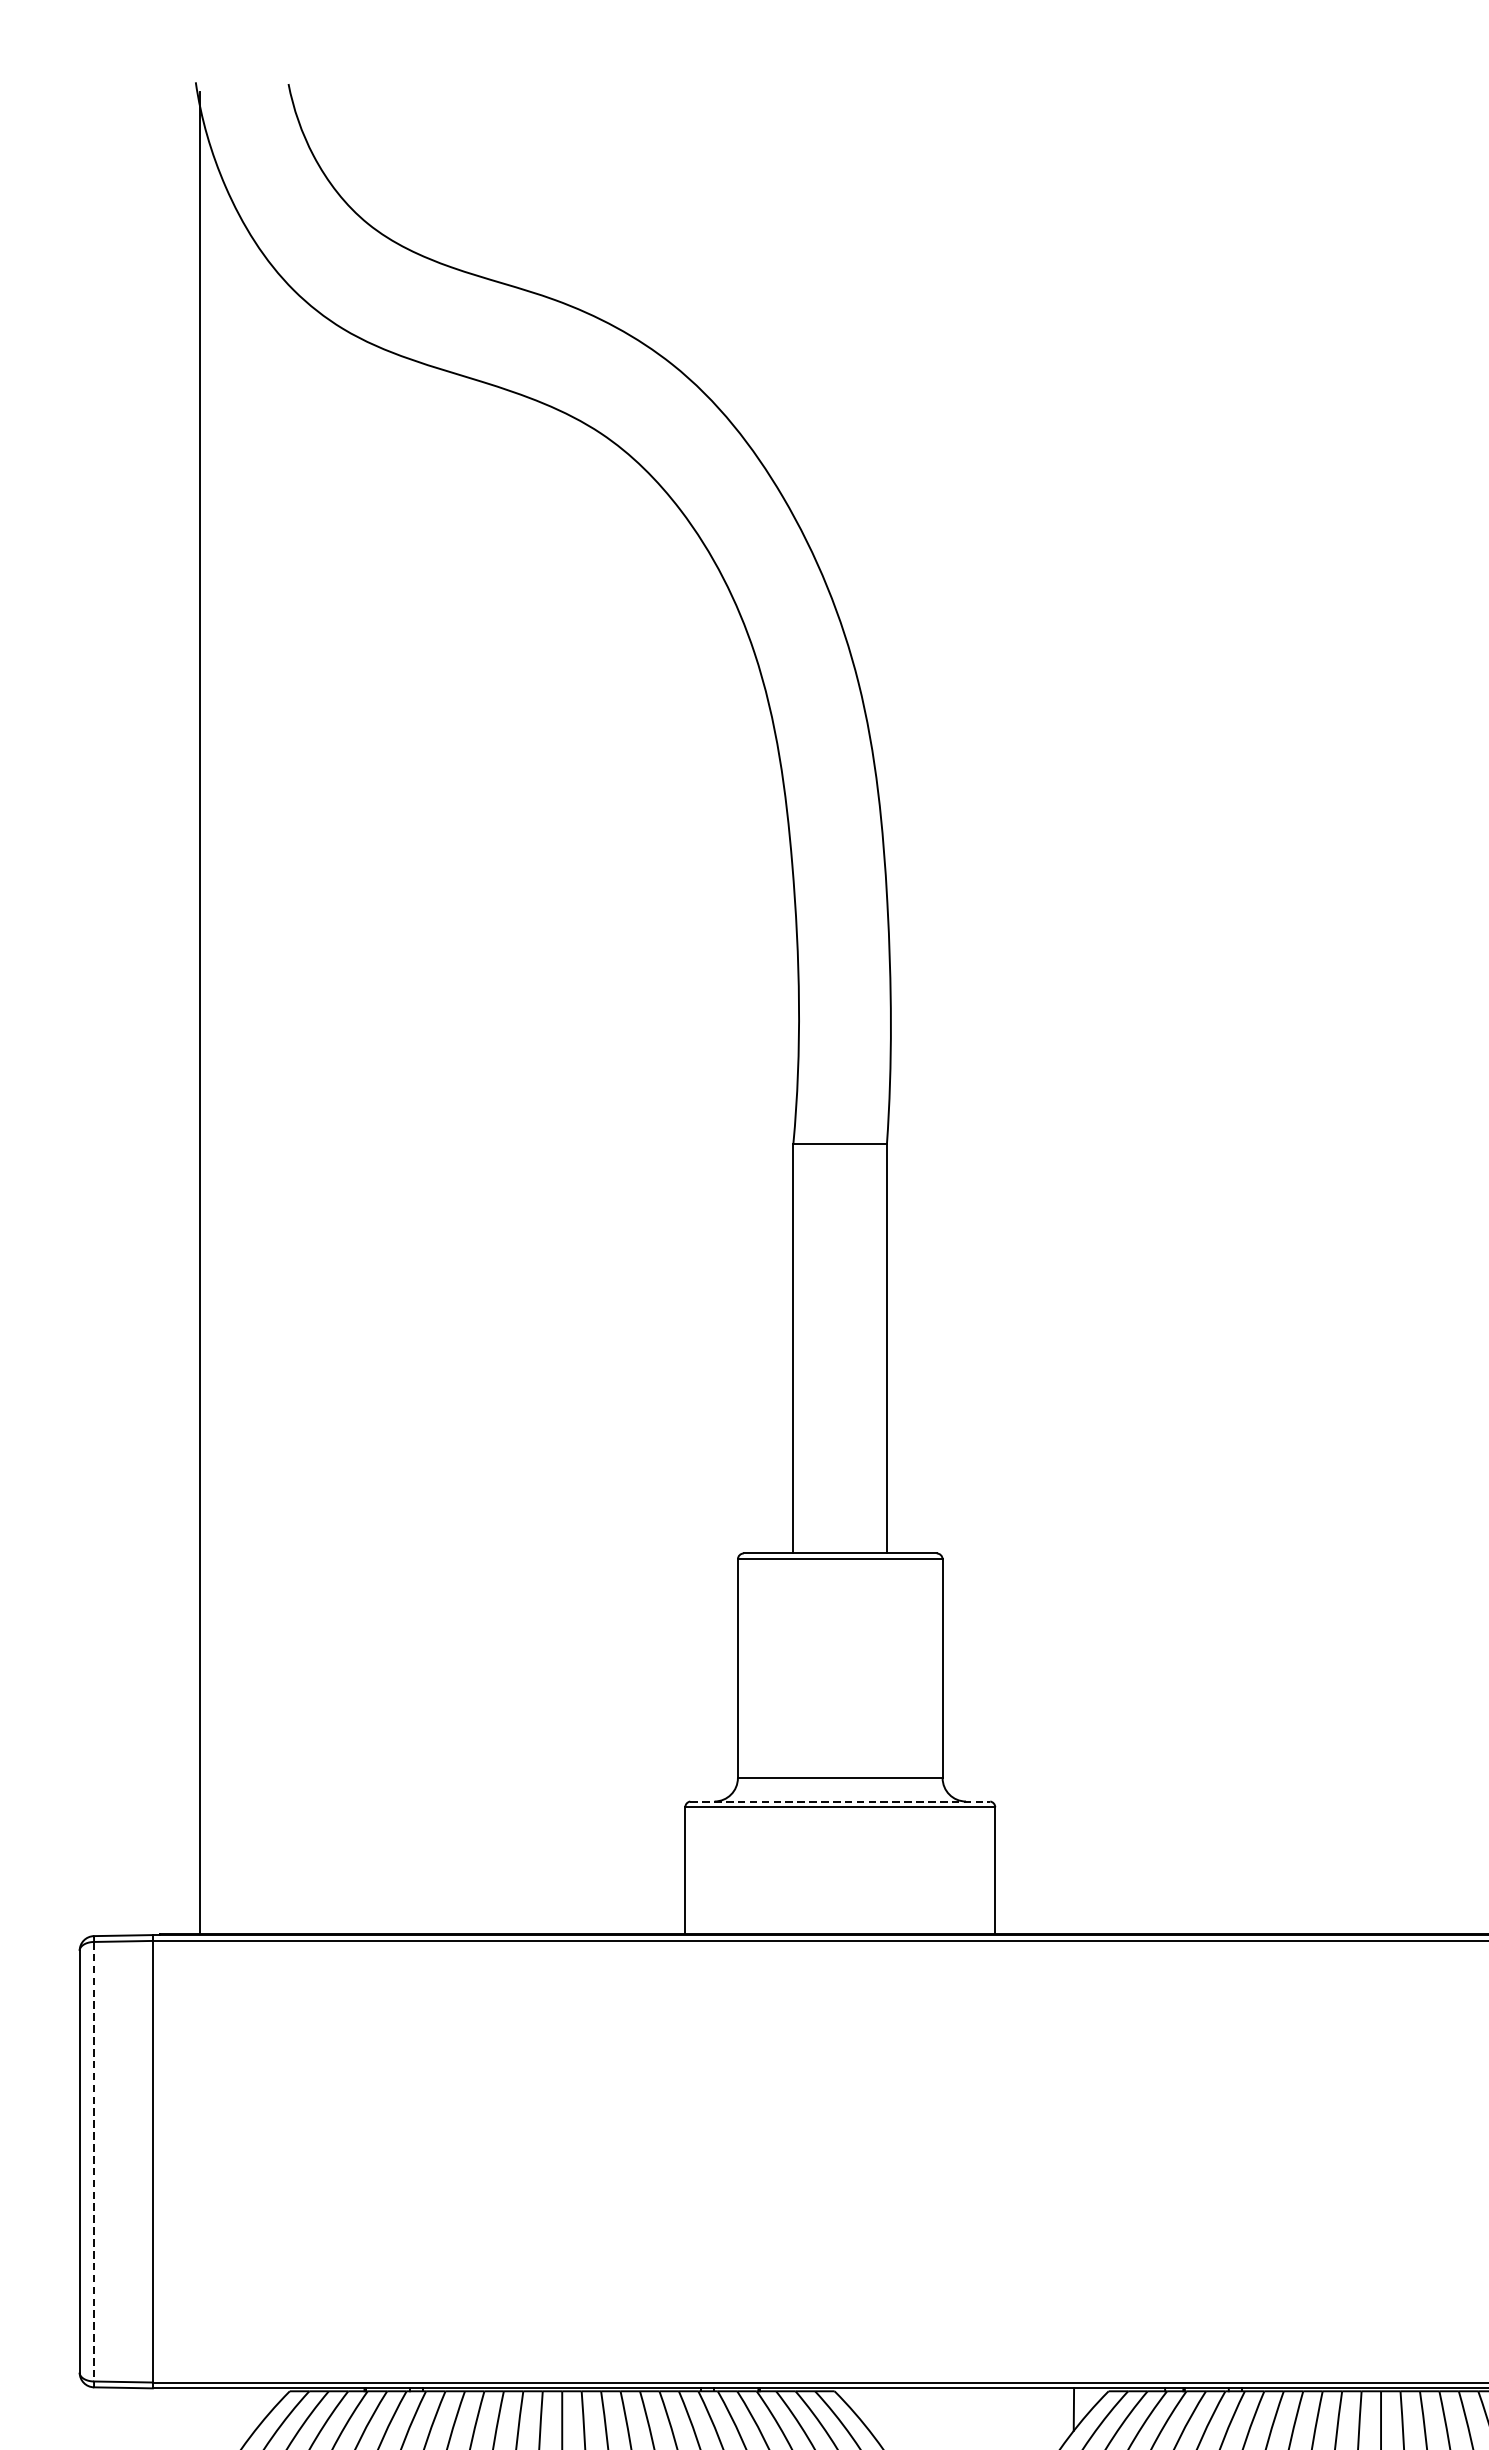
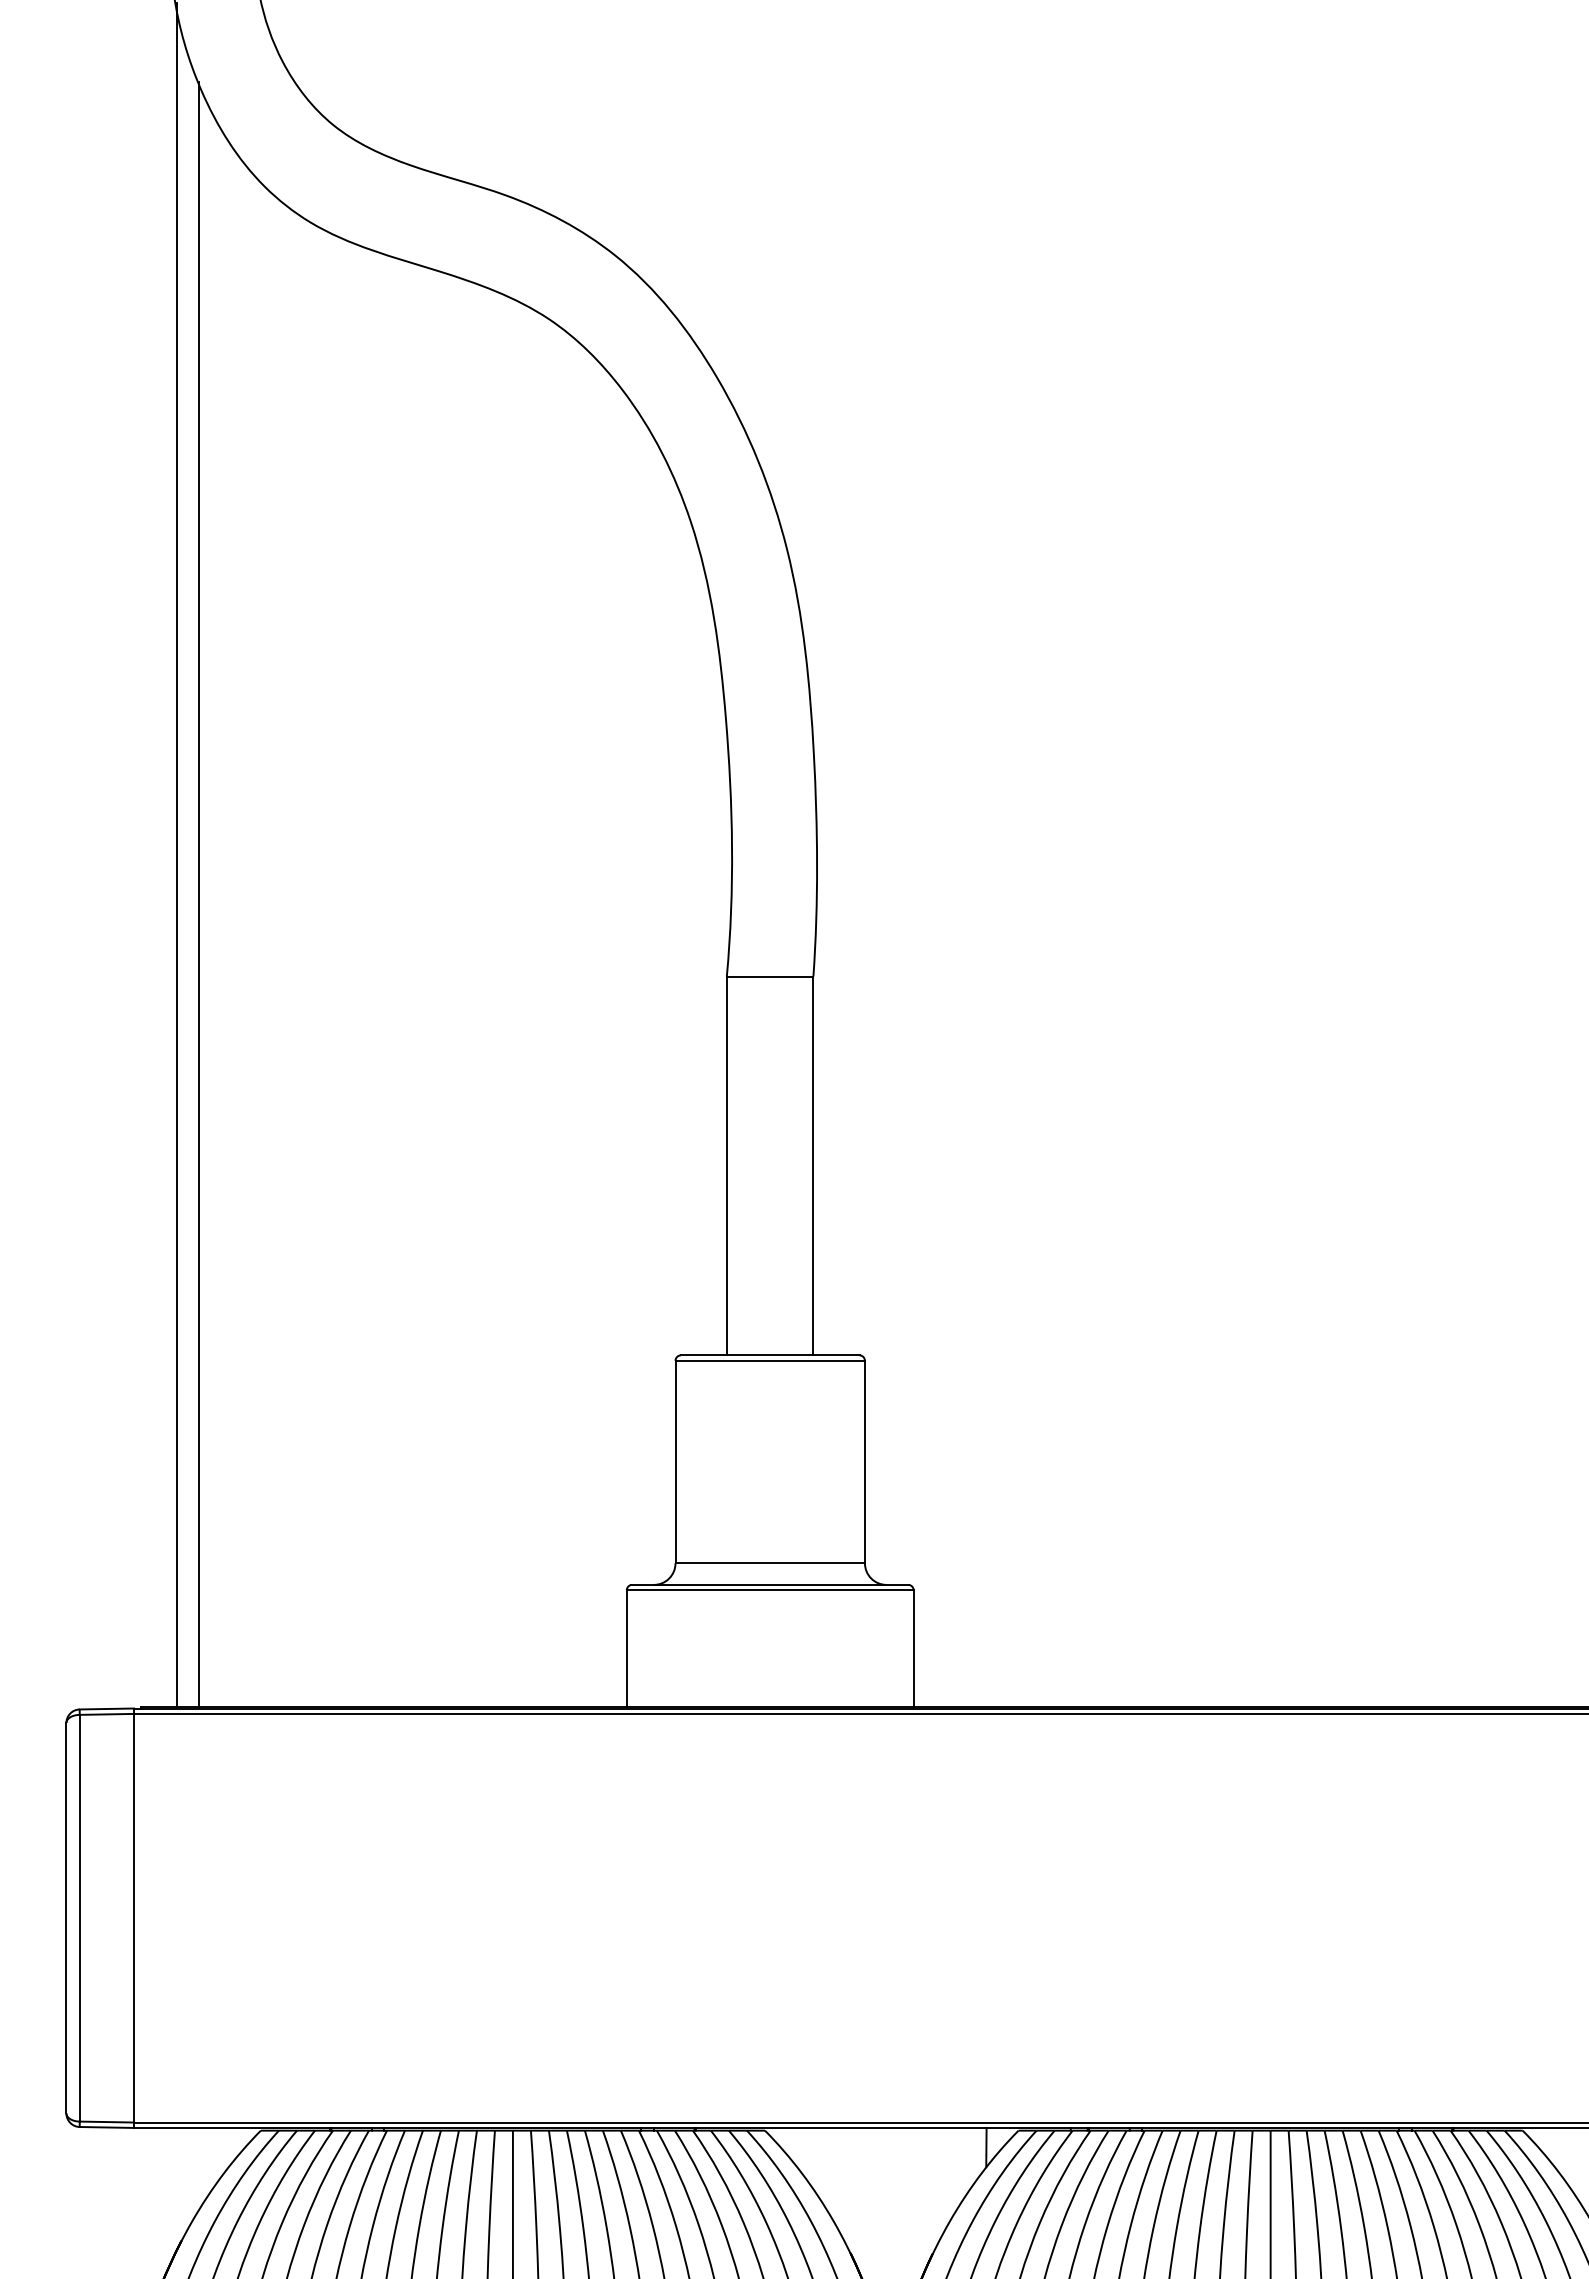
line: (223, 1055) -> (199, 894), added
line: (840, 1801) -> (770, 1584), dashed -> solid
line: (93, 2162) -> (79, 1918), dashed -> solid

